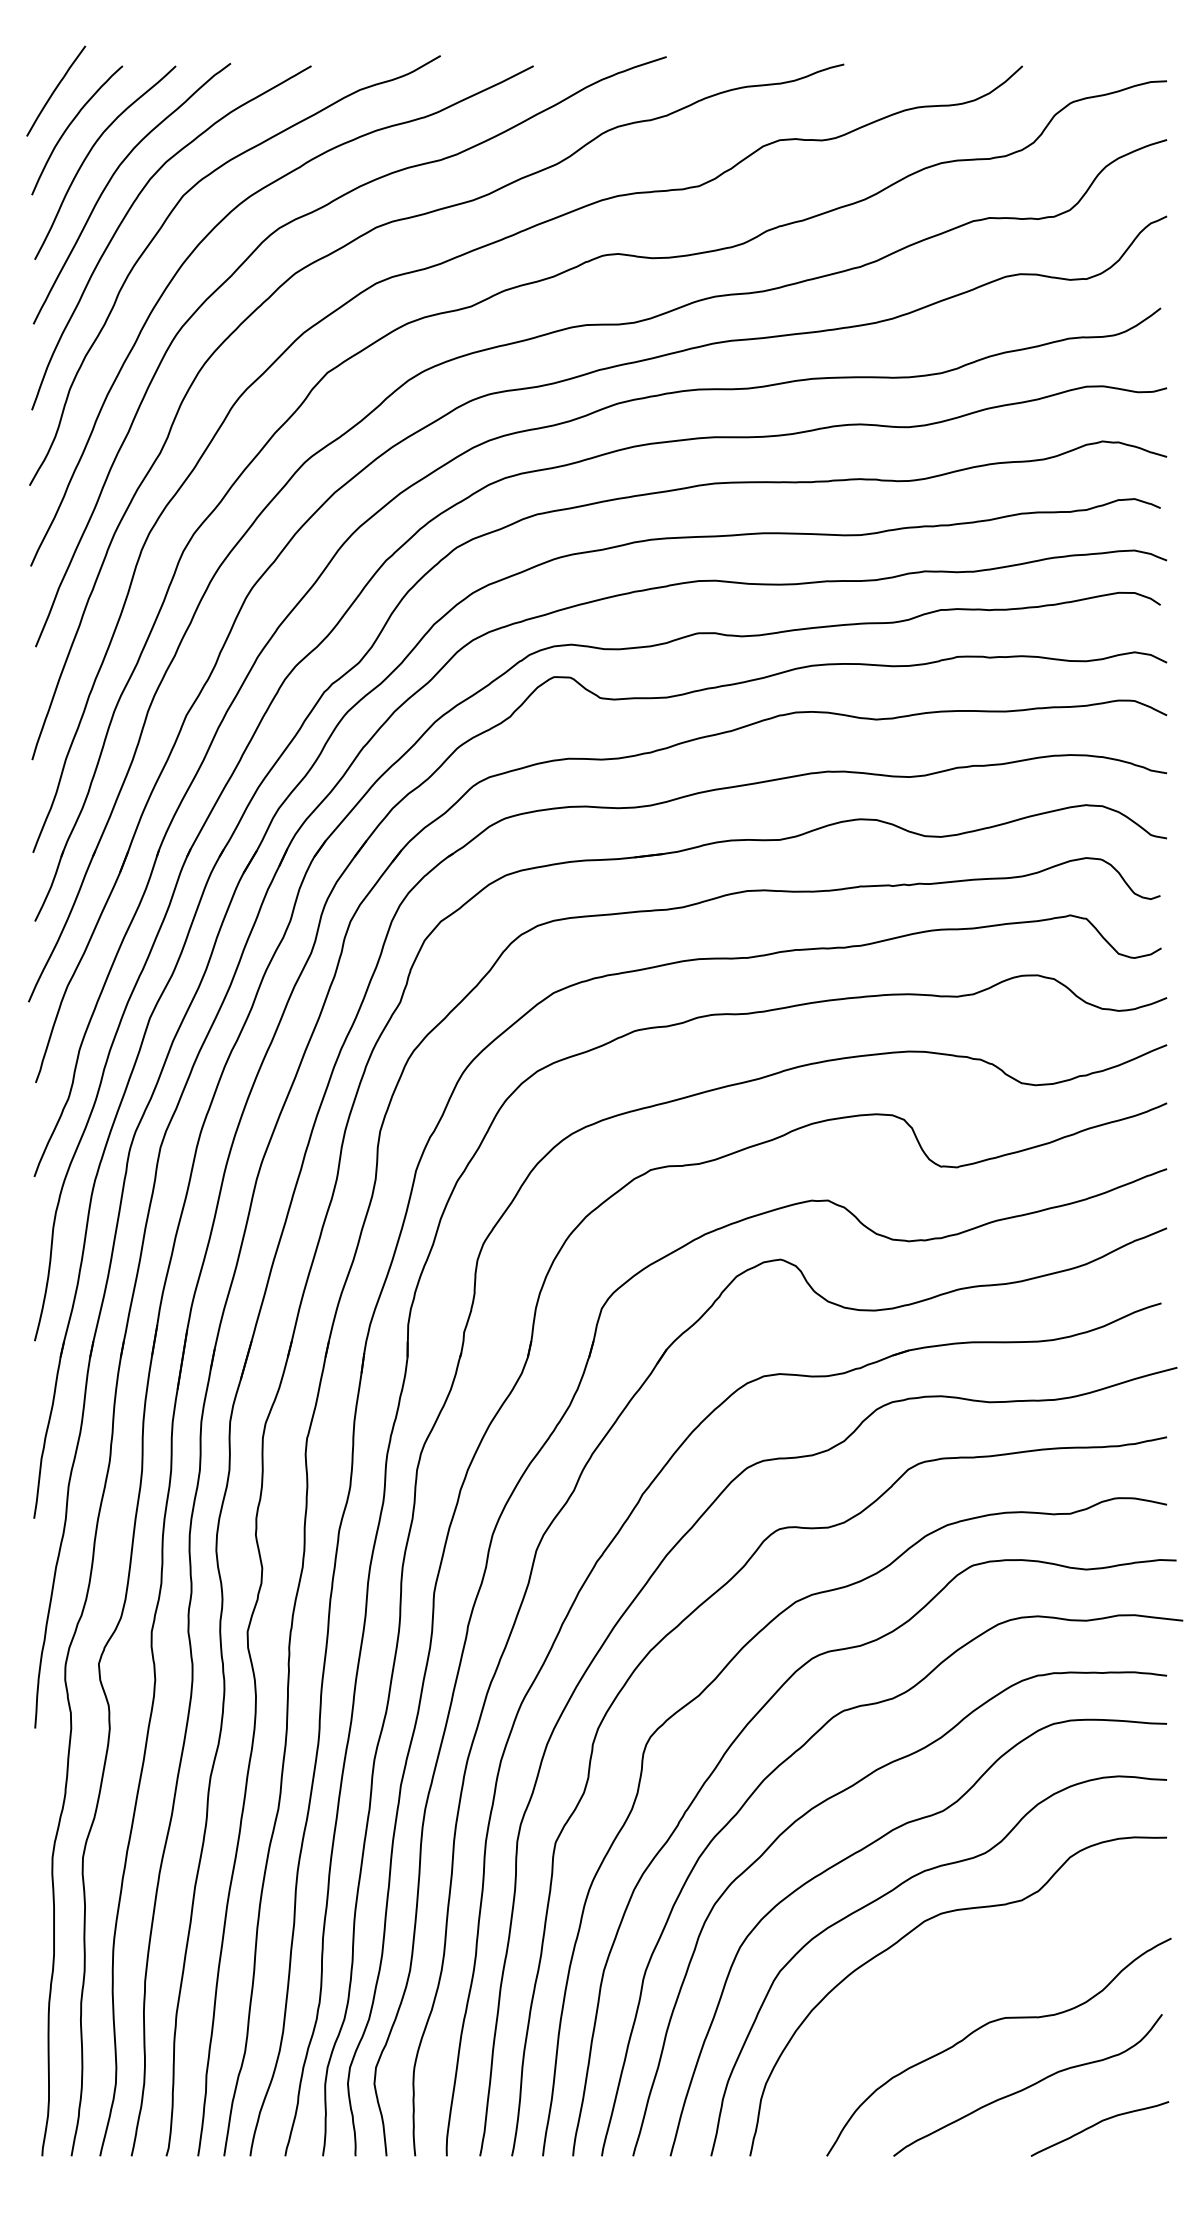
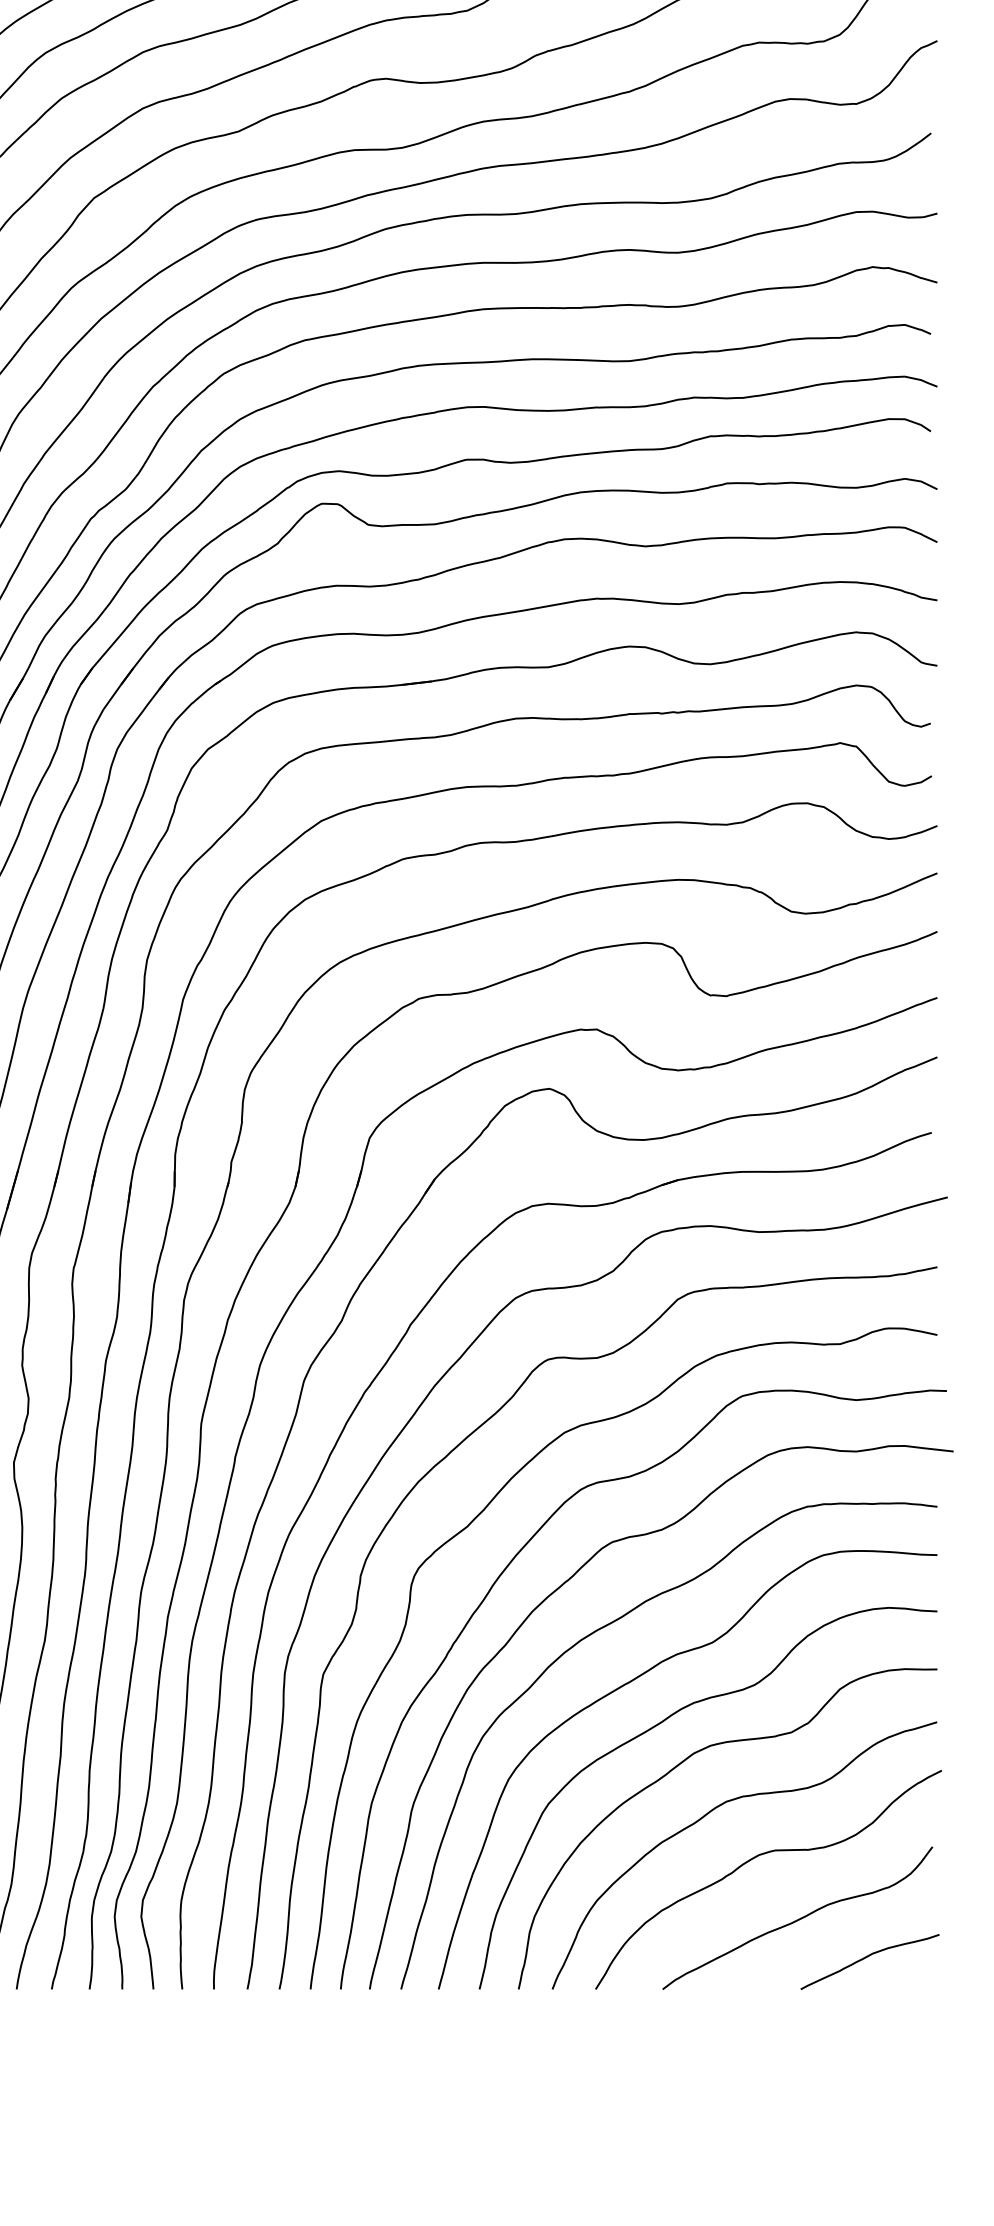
curve: (945, 1977) -> (714, 1809), added

